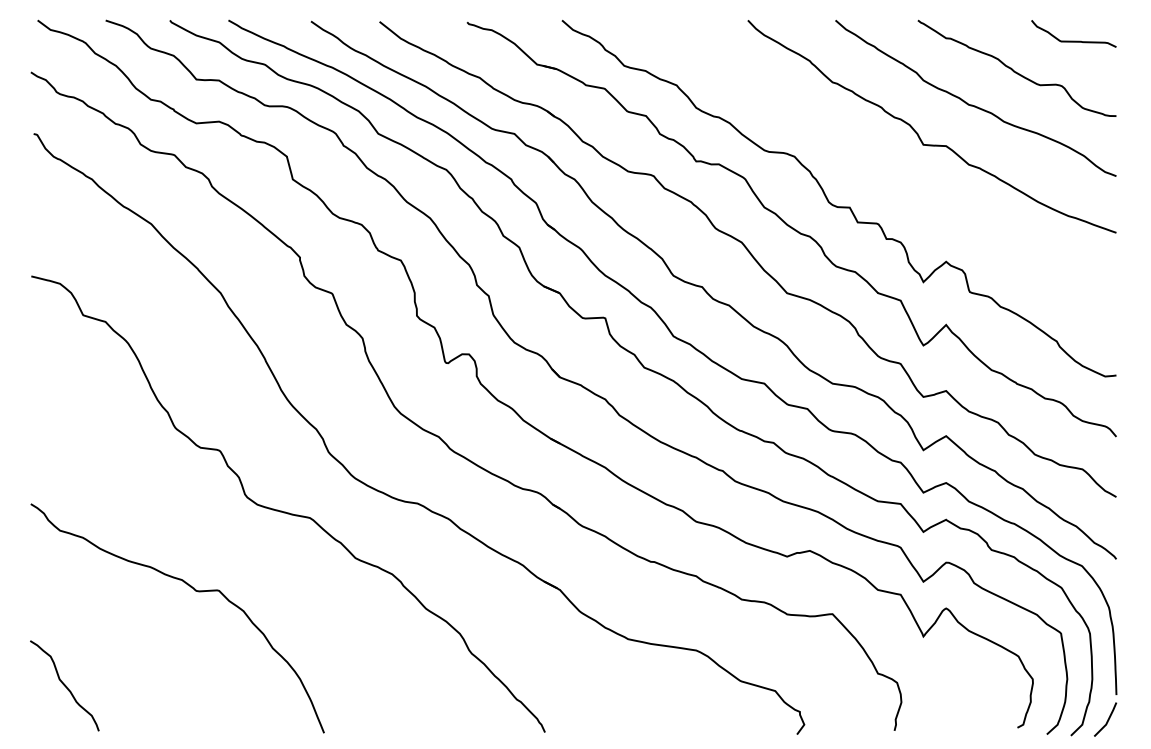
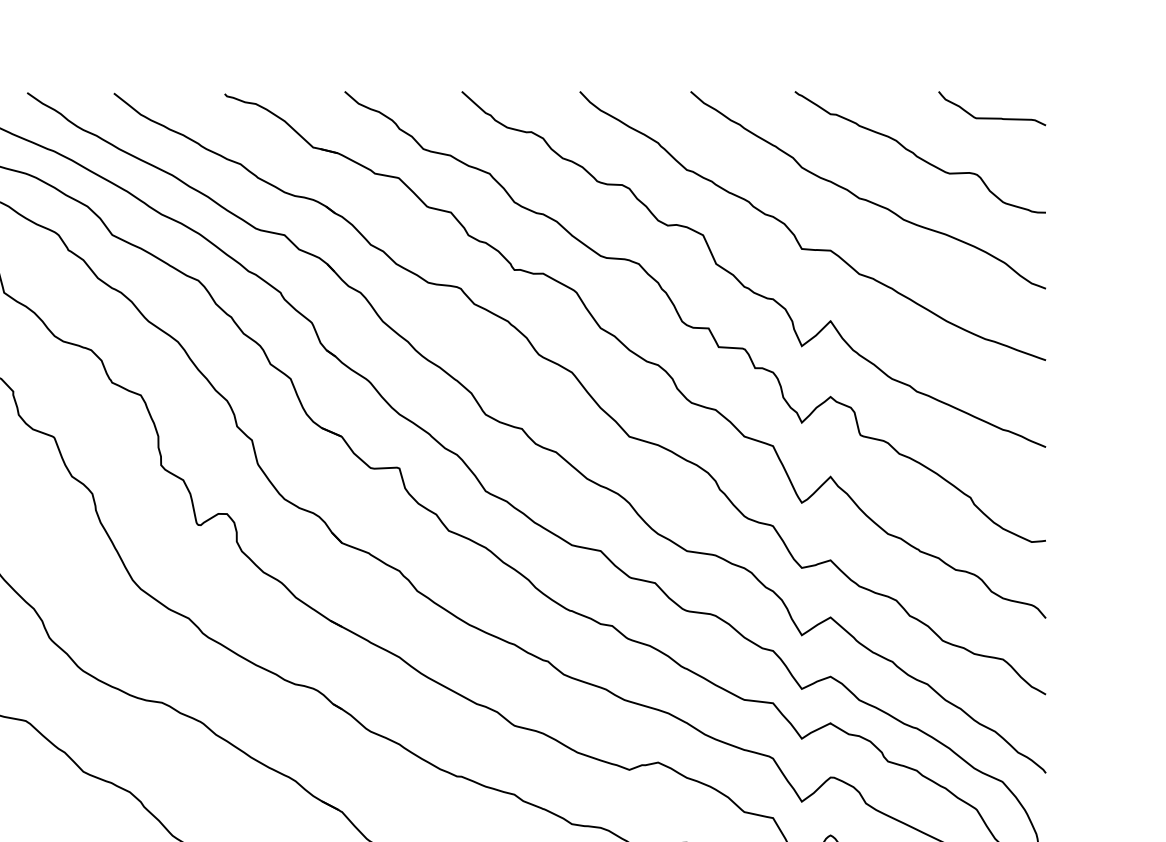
curve: (875, 170) -> (741, 281), added

